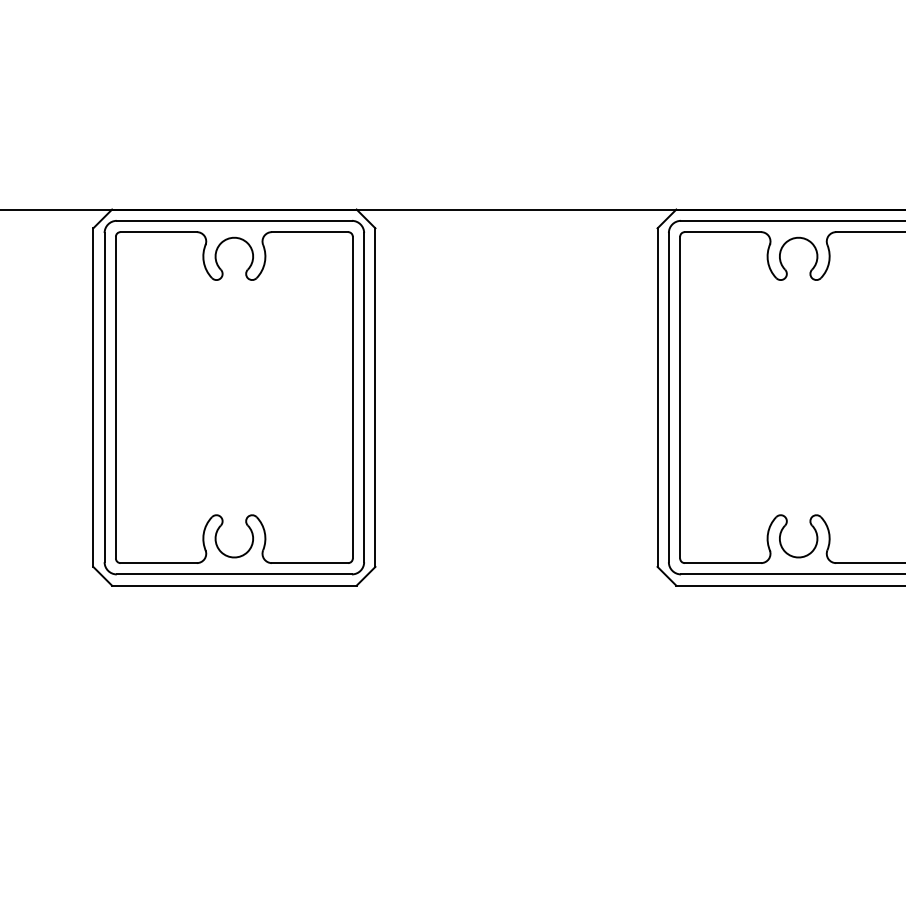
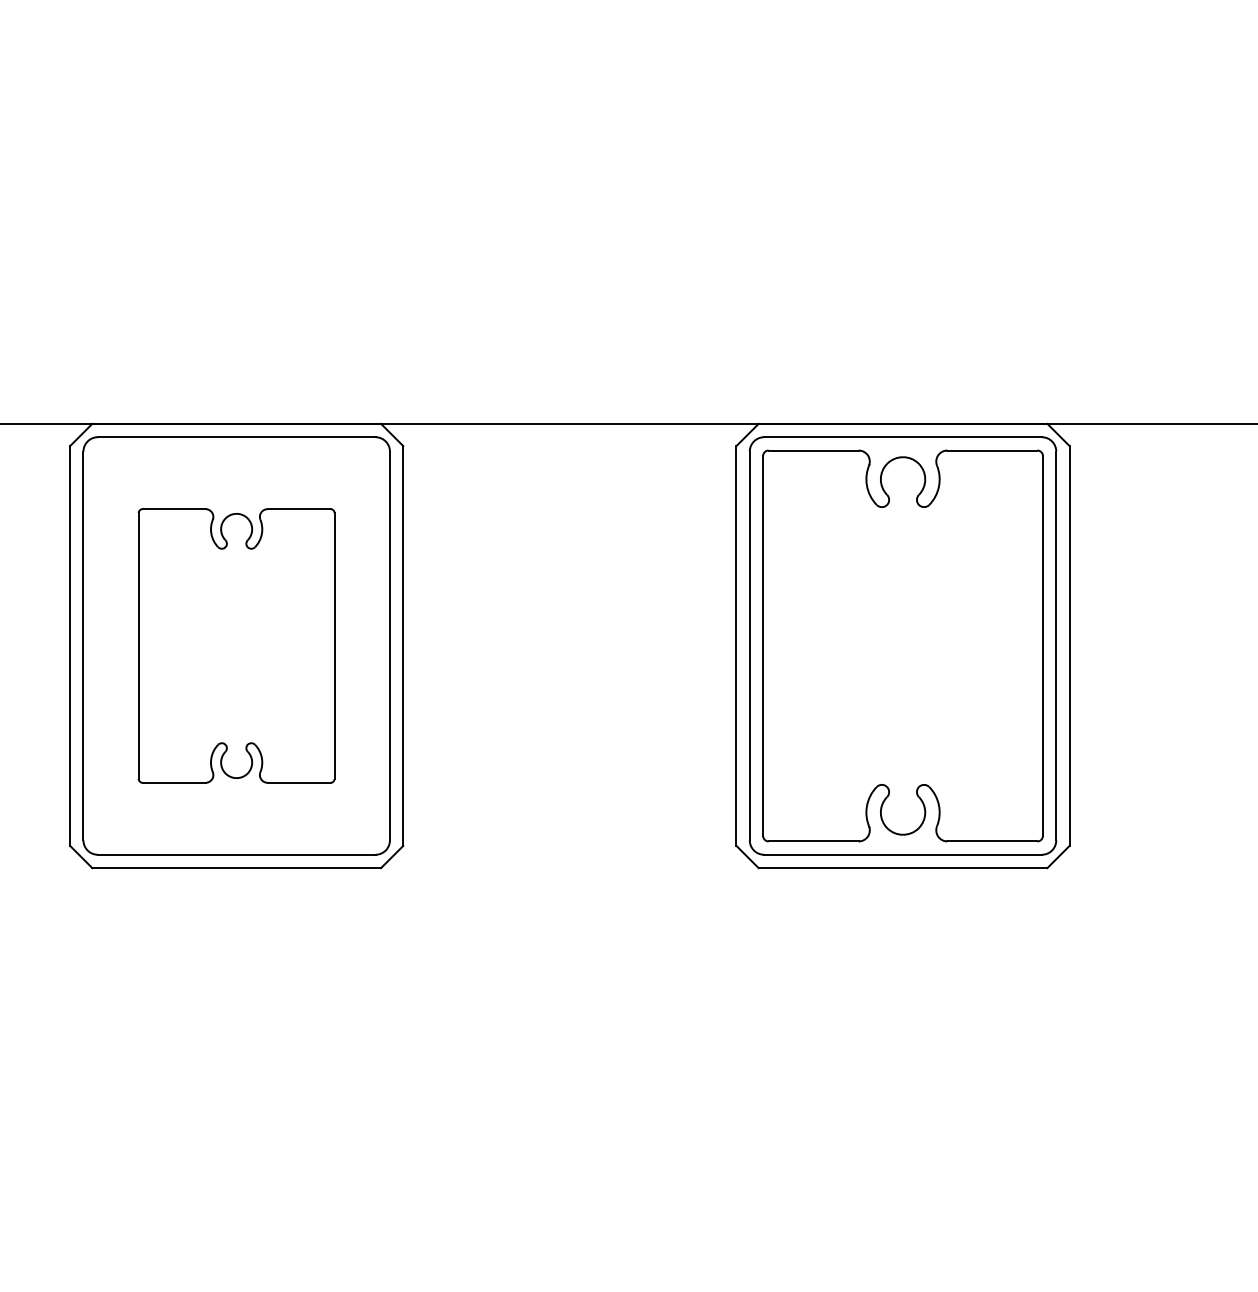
part: (234, 397) -> (236, 645), size x0.7

